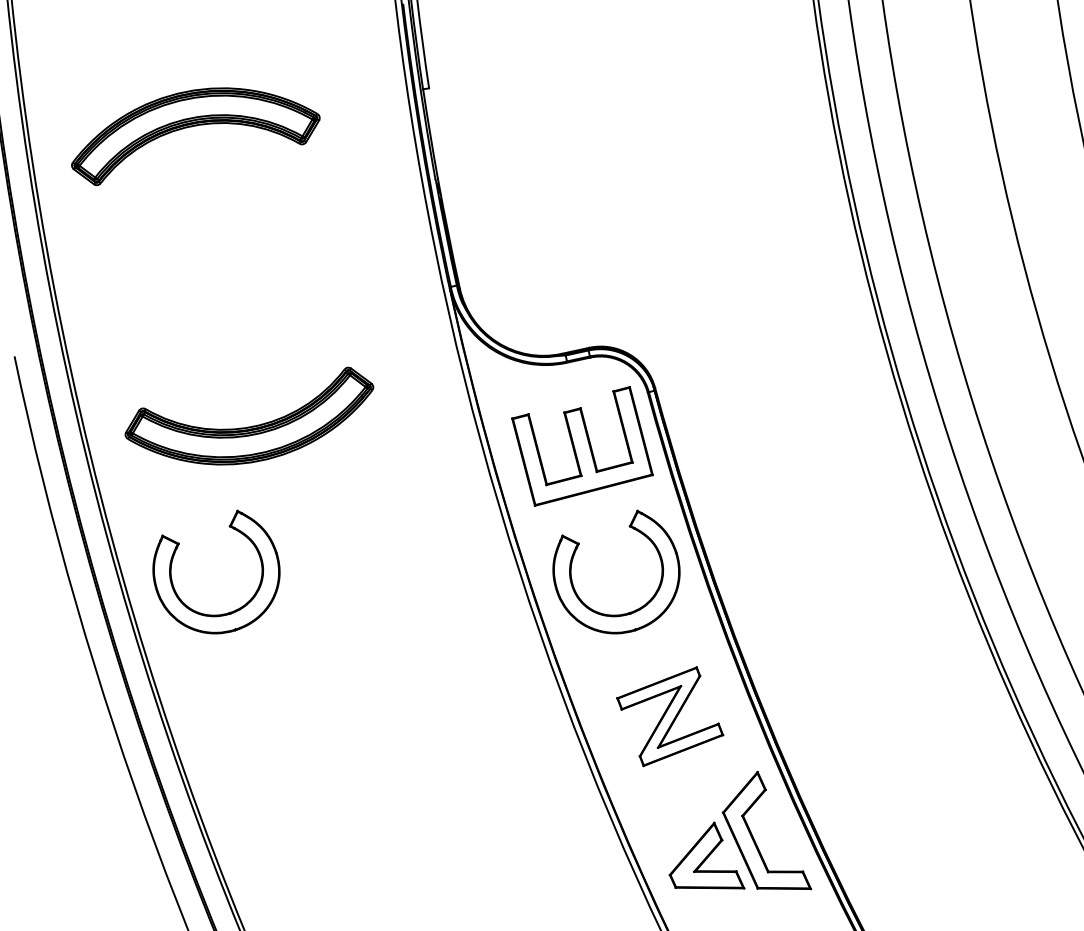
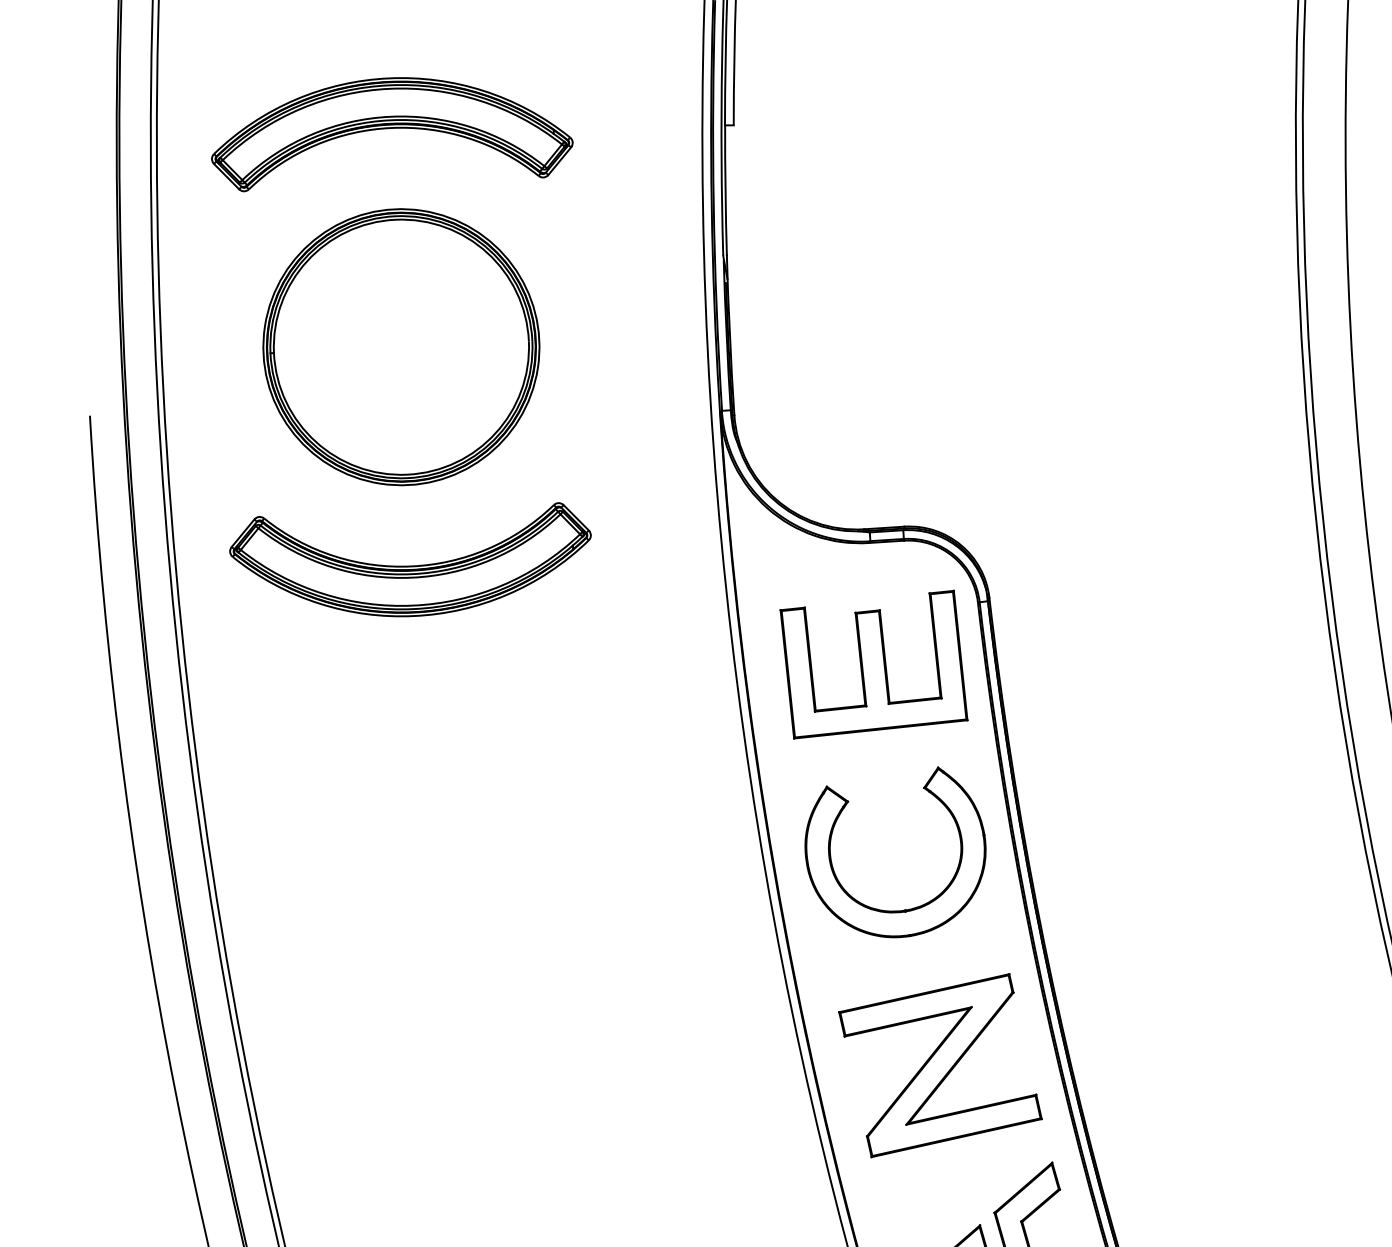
part: (222, 276) -> (401, 347), added
part: (230, 611) -> (340, 822), removed
part: (669, 716) -> (939, 1065), size x1.43

